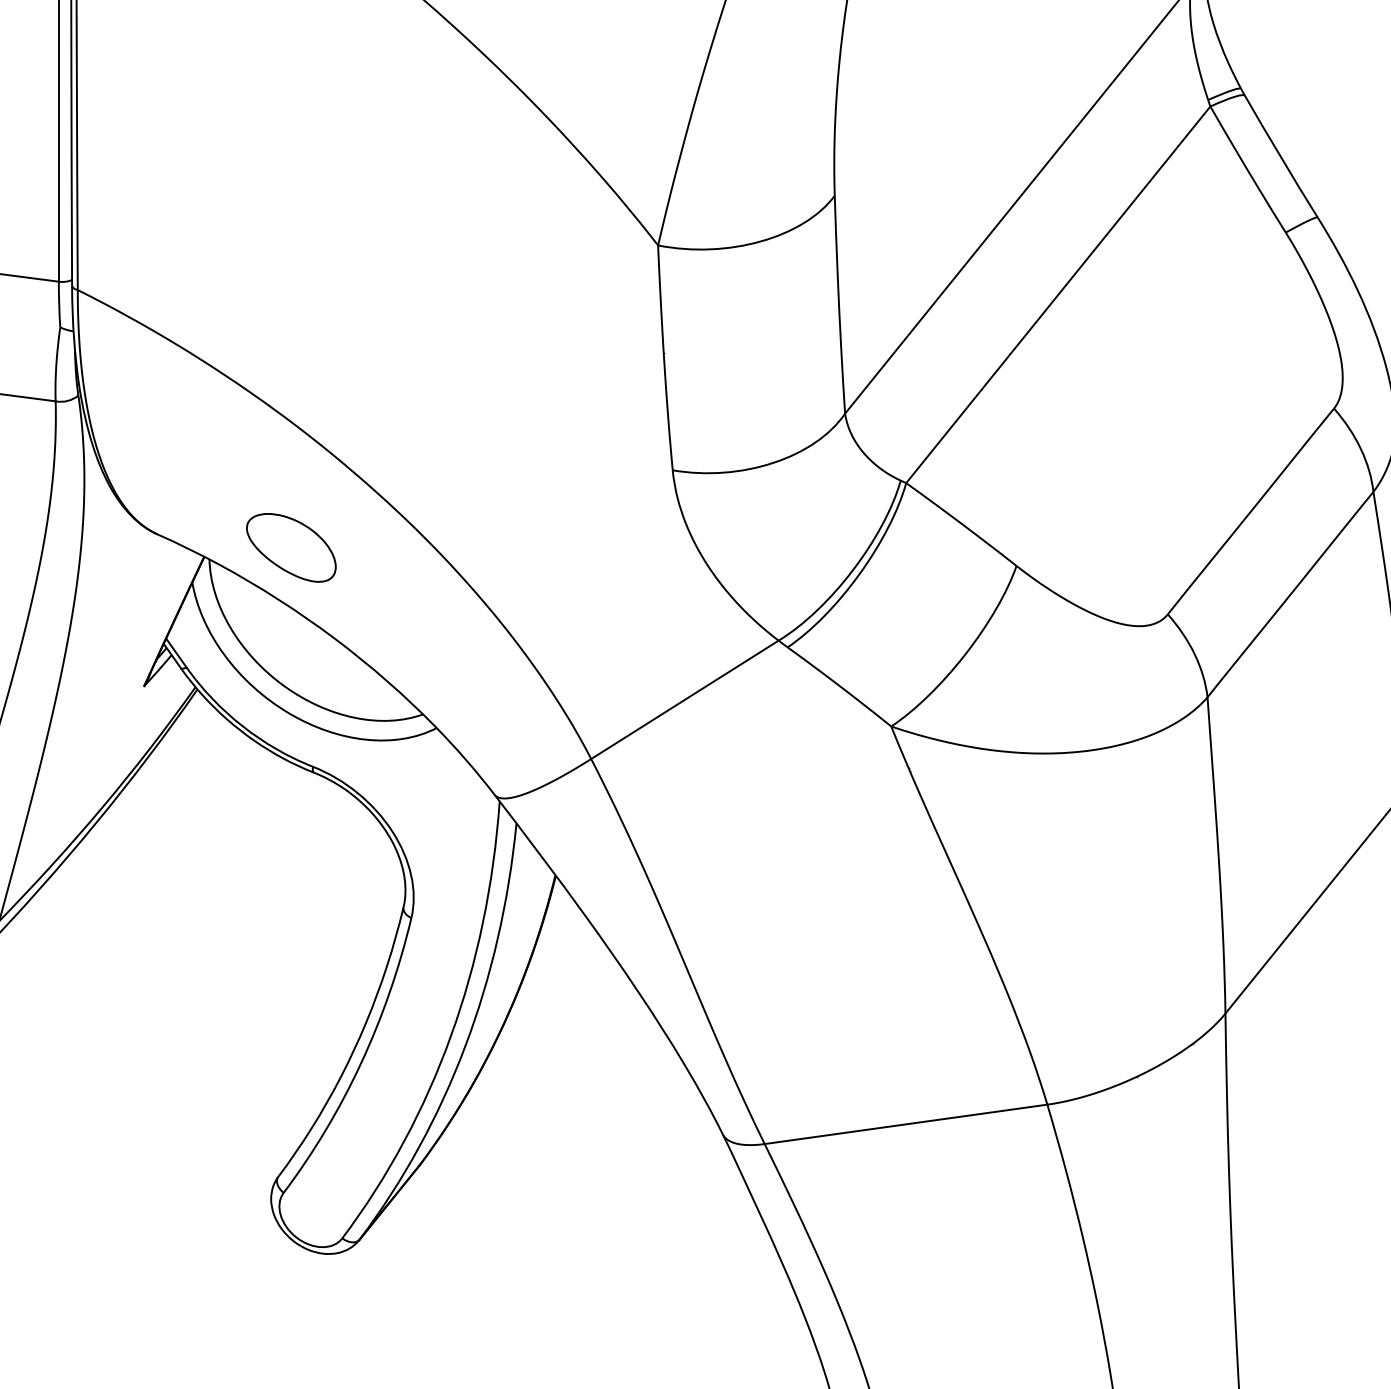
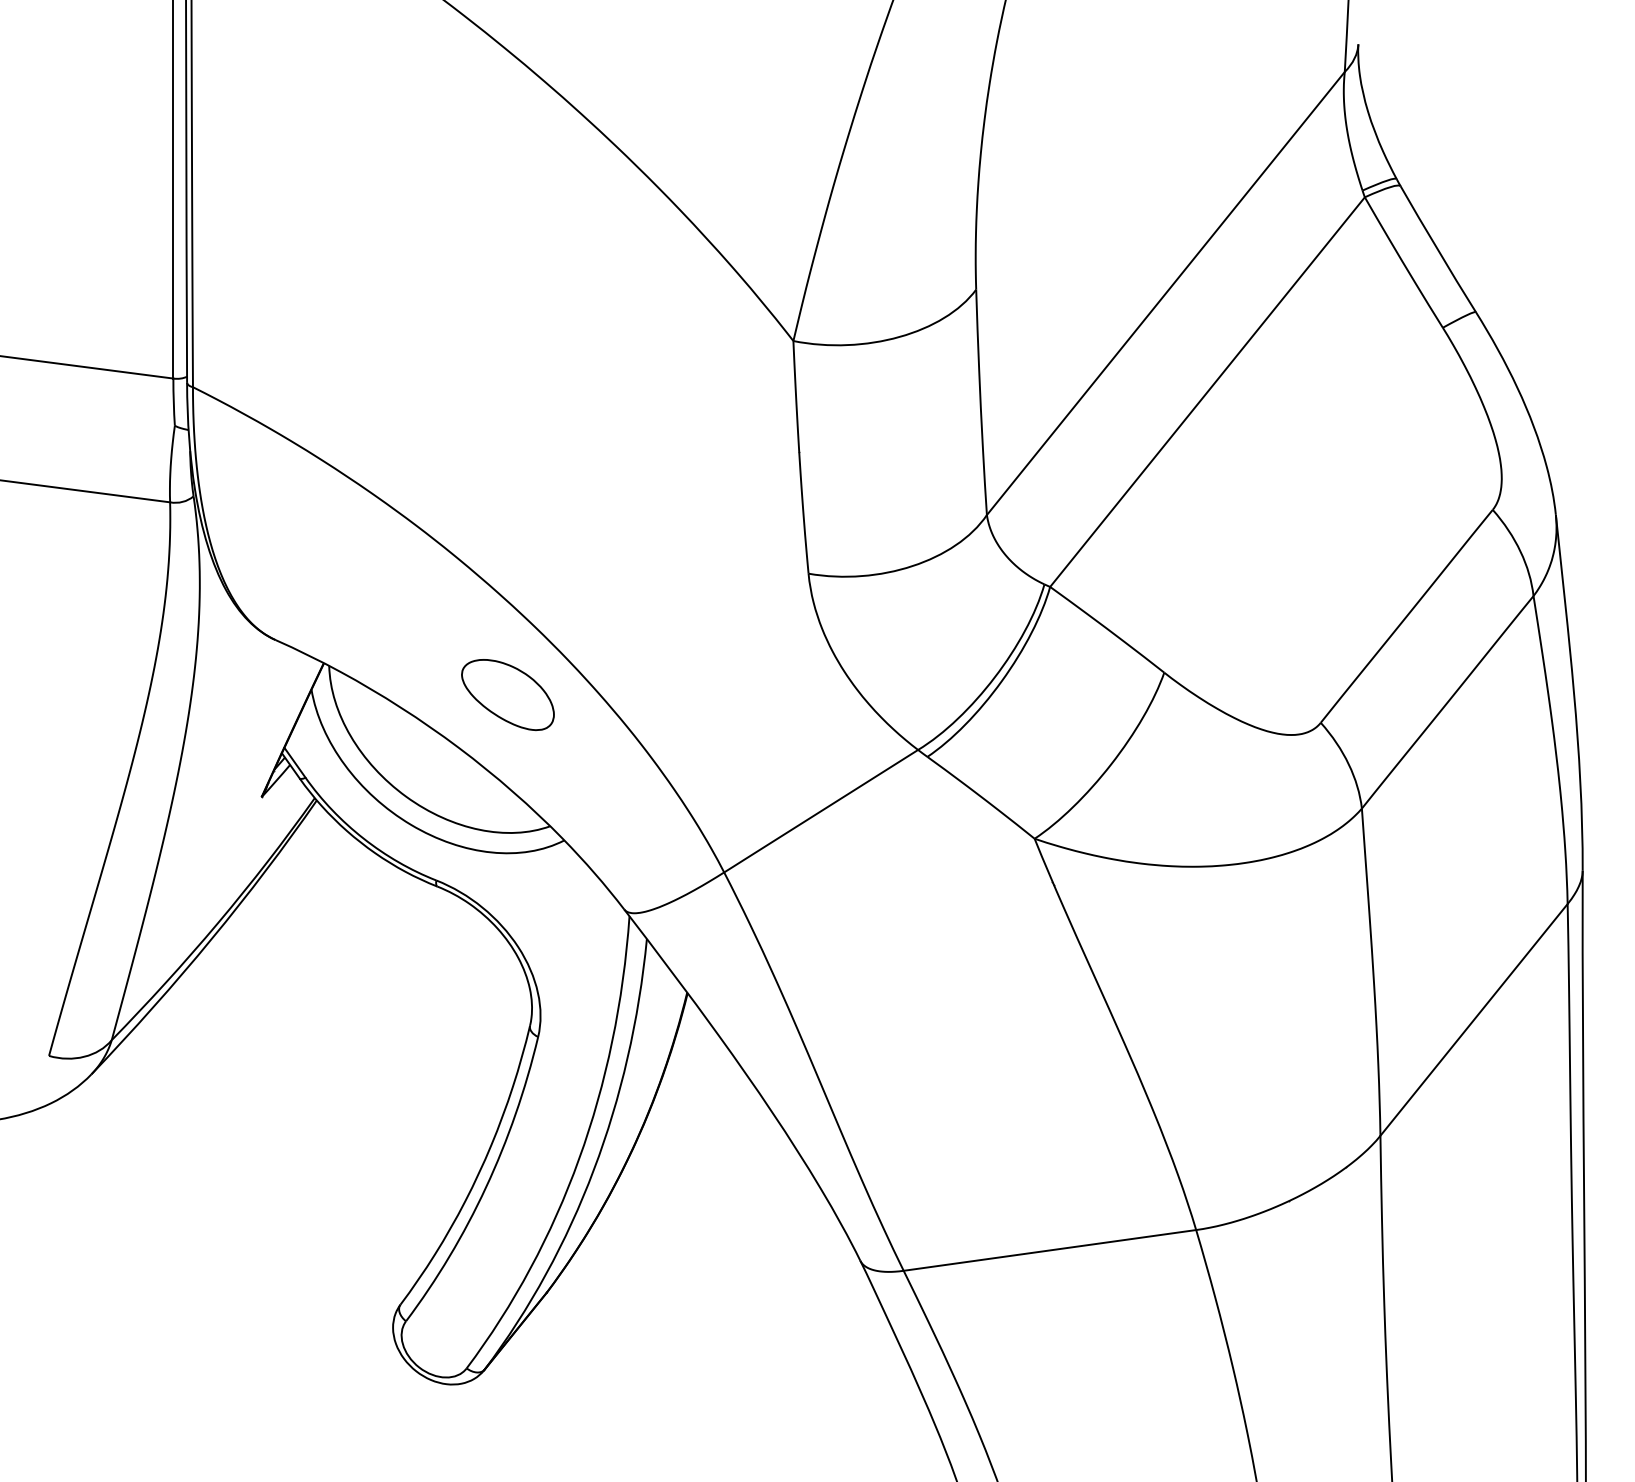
part: (290, 548) -> (507, 695), moved

